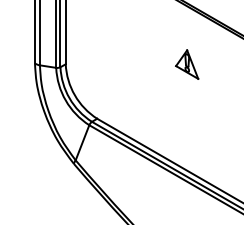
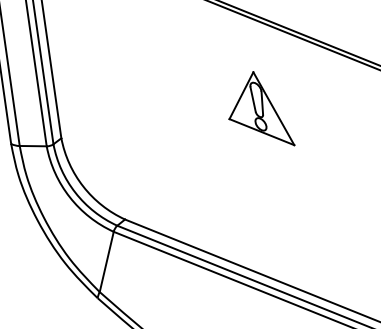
part: (186, 64) -> (257, 110), size x1.67

